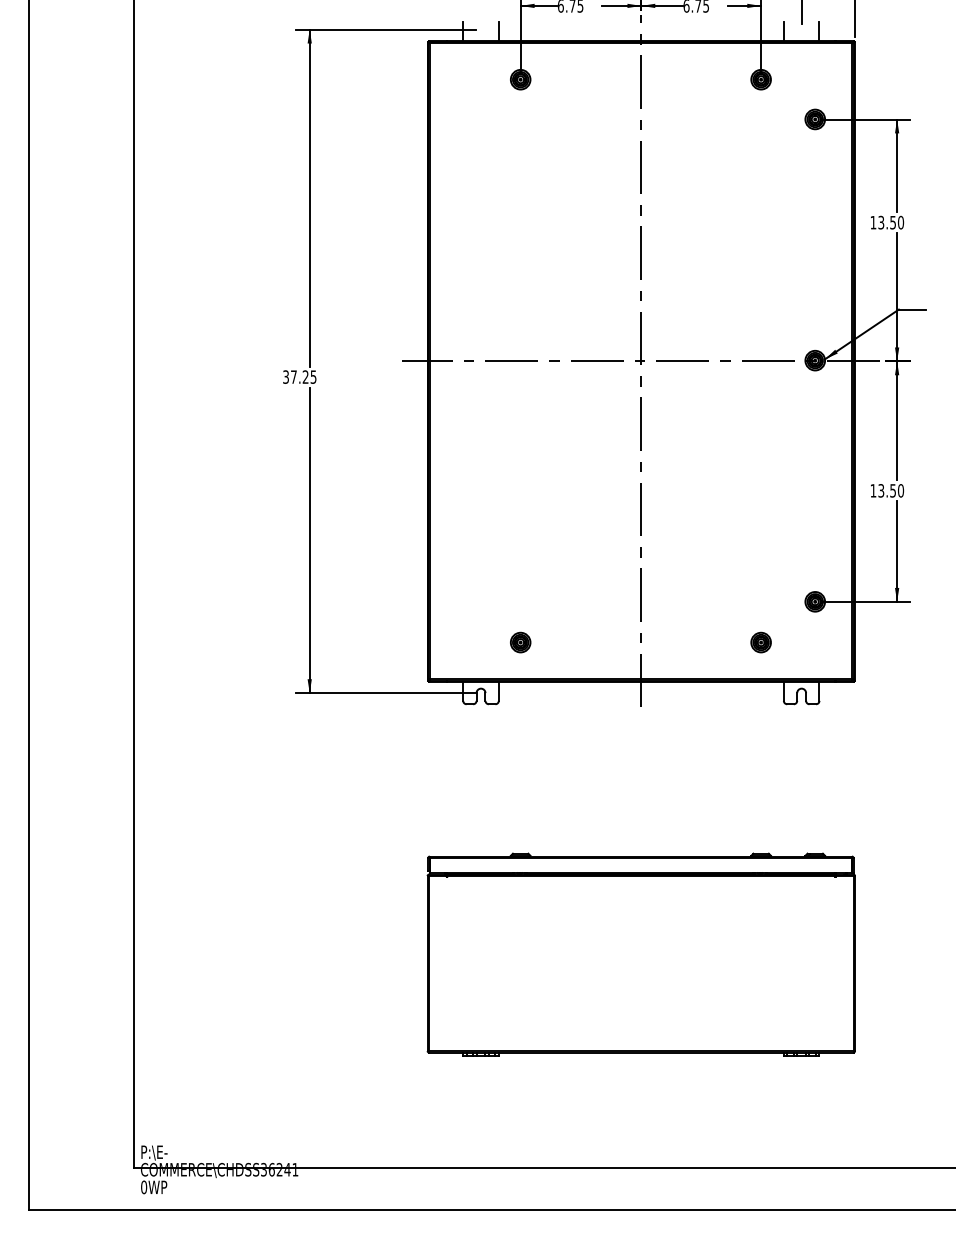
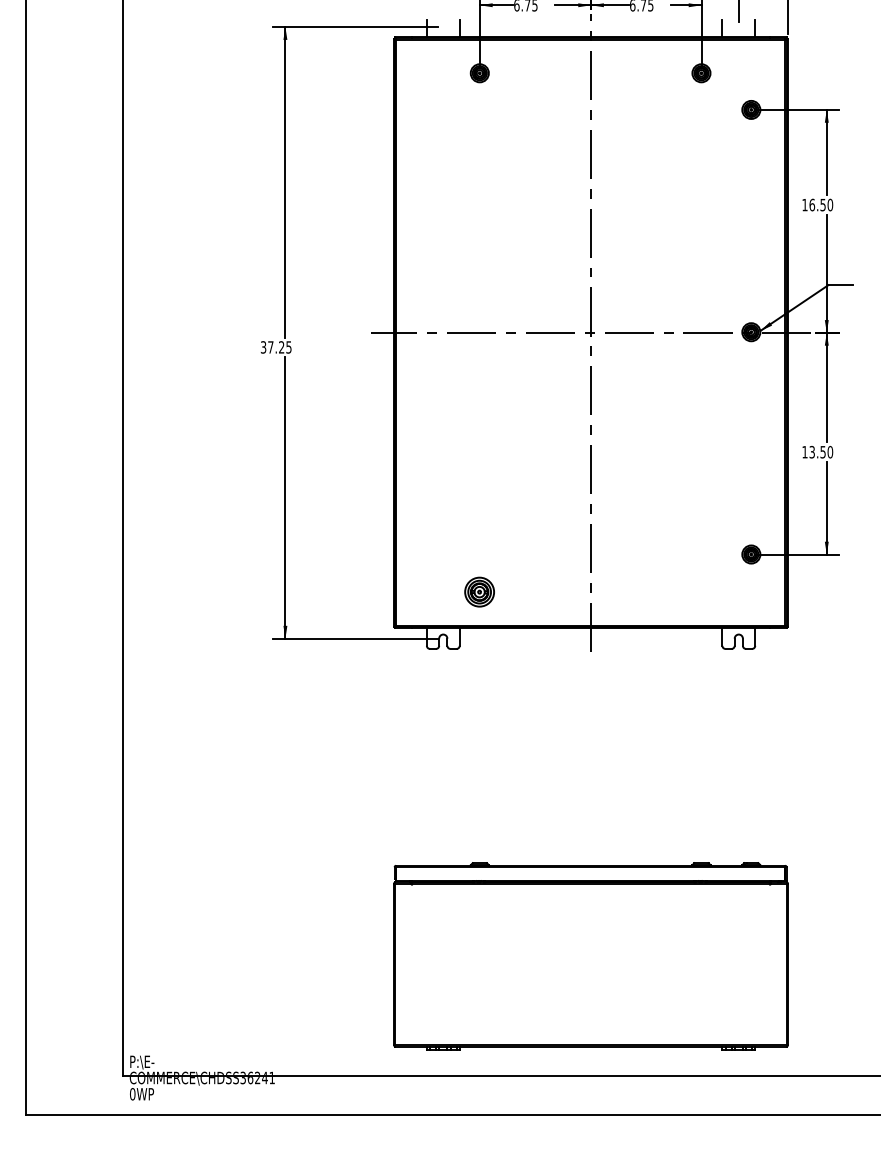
text: (881, 222) -> (812, 204), 13.50 -> 16.50
part: (520, 642) -> (479, 592), size x1.6
part: (760, 642) -> (700, 592), removed
part: (640, 954) -> (590, 956), moved

